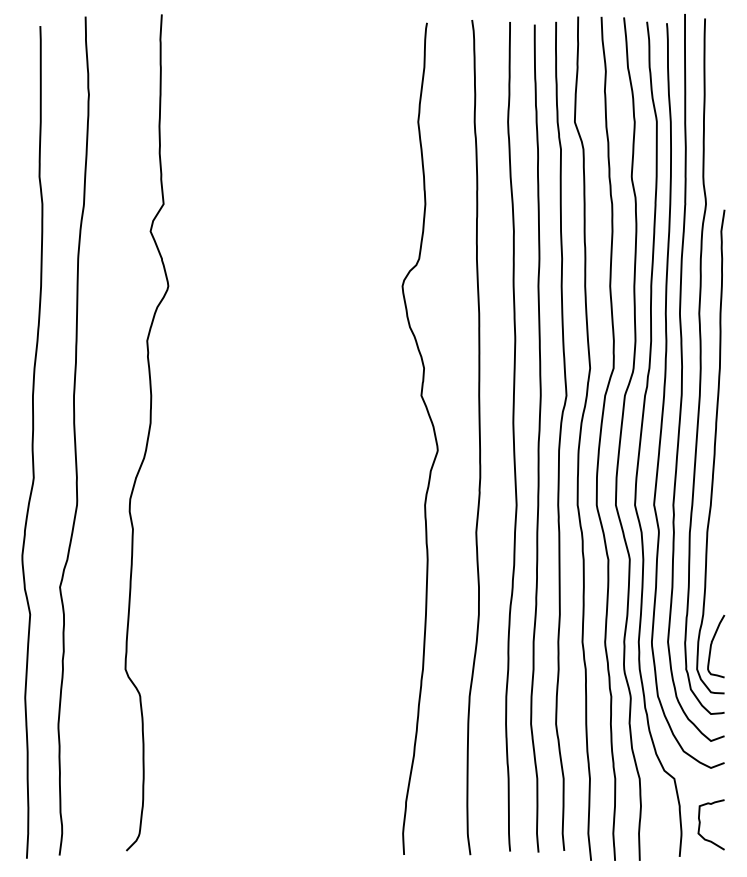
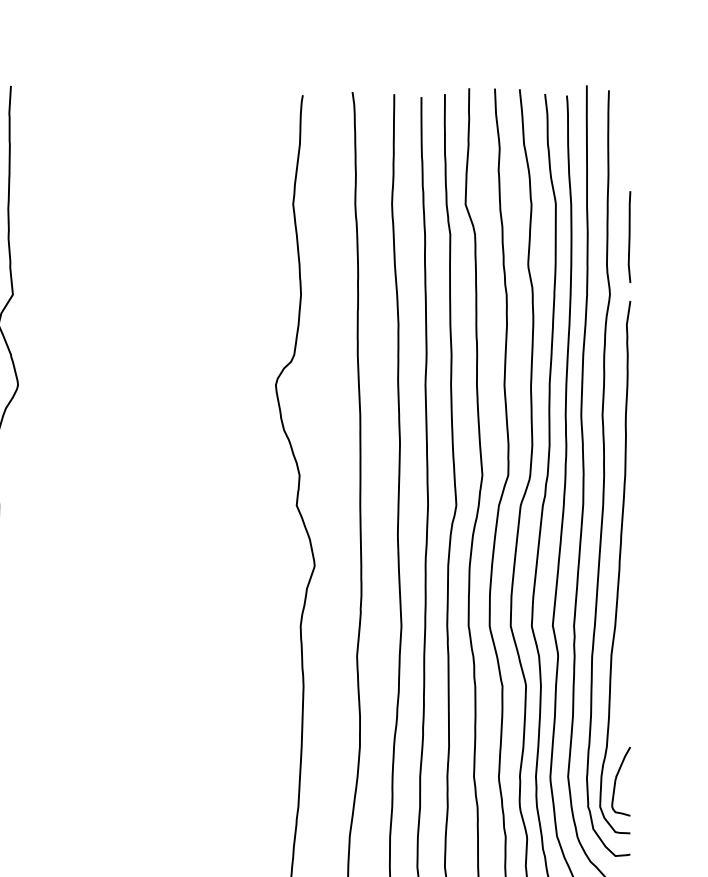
curve: (723, 151) -> (629, 236), added

